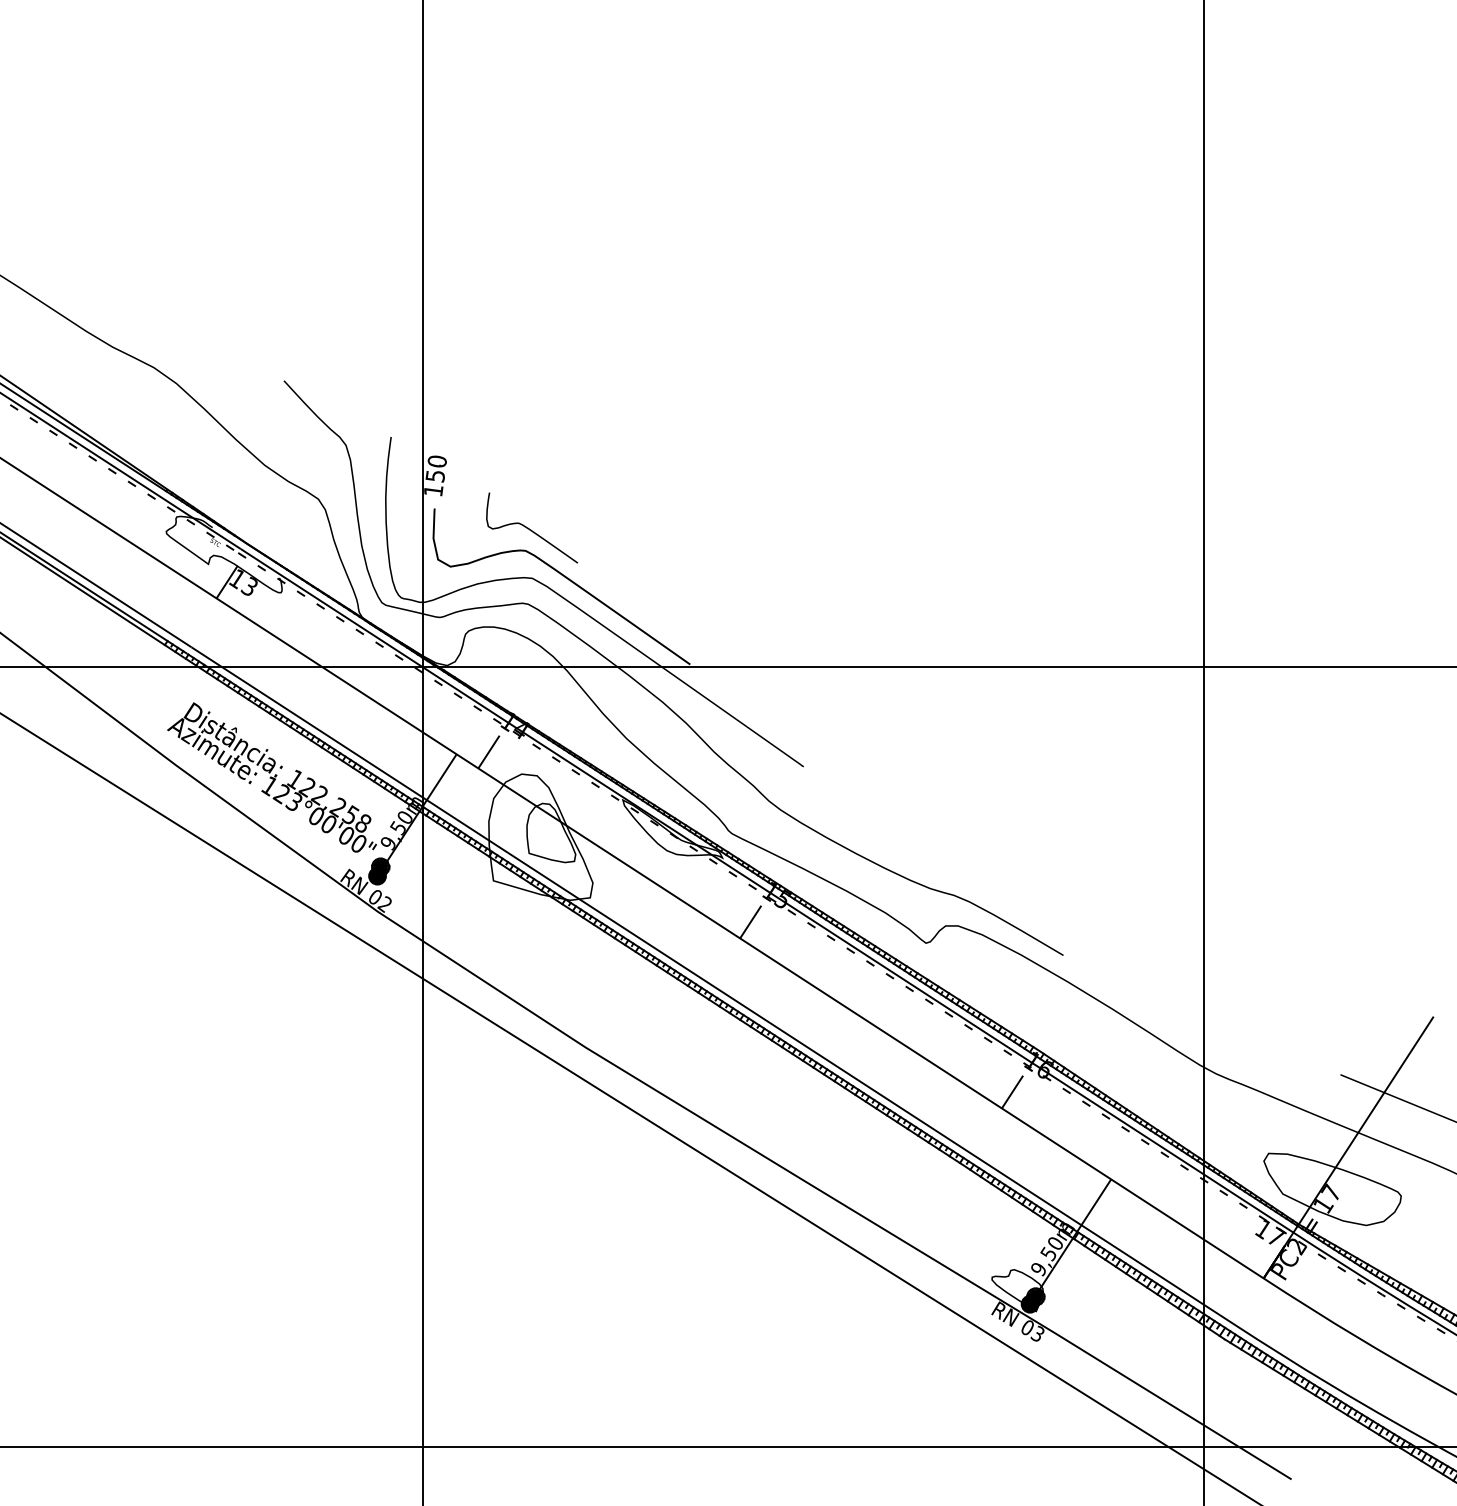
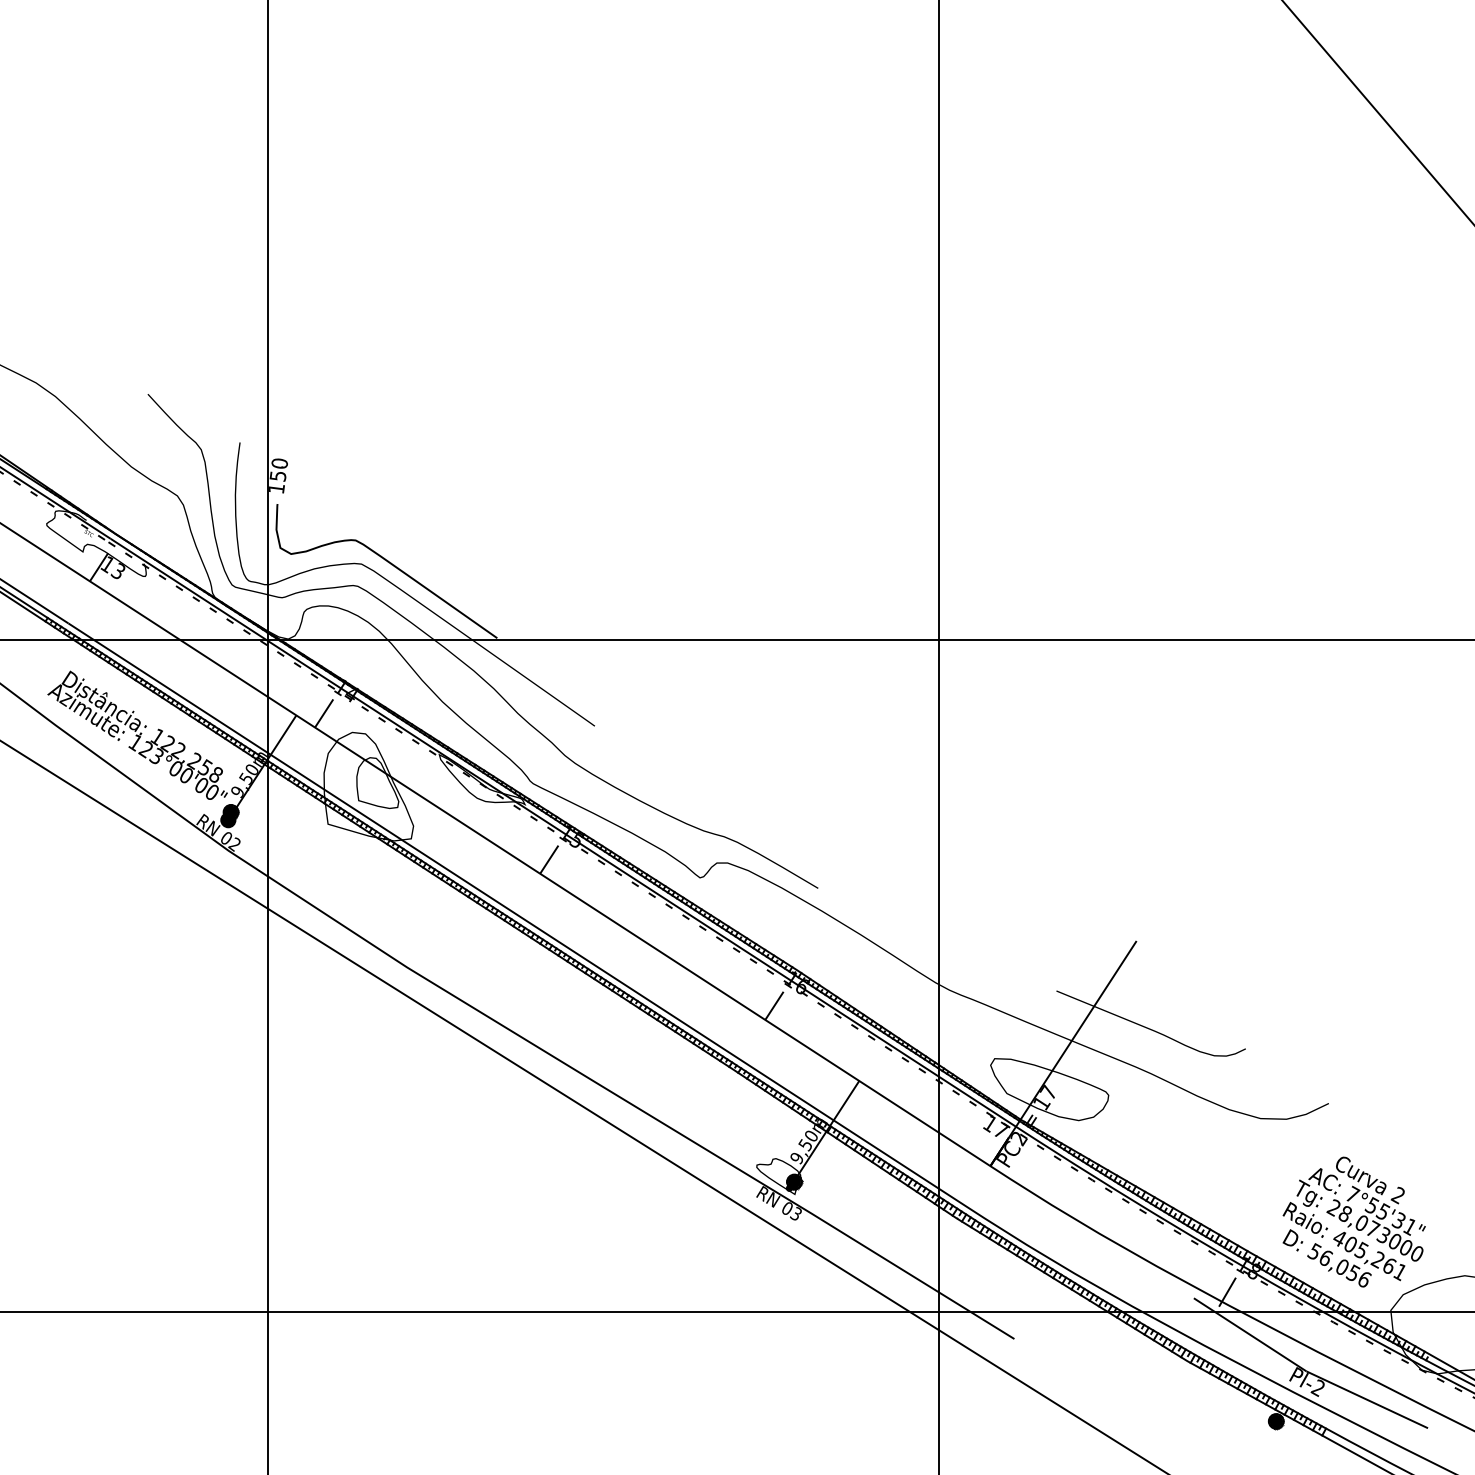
curve: (530, 528) -> (359, 521), removed
fill: (1030, 1304) -> (789, 1188), removed

